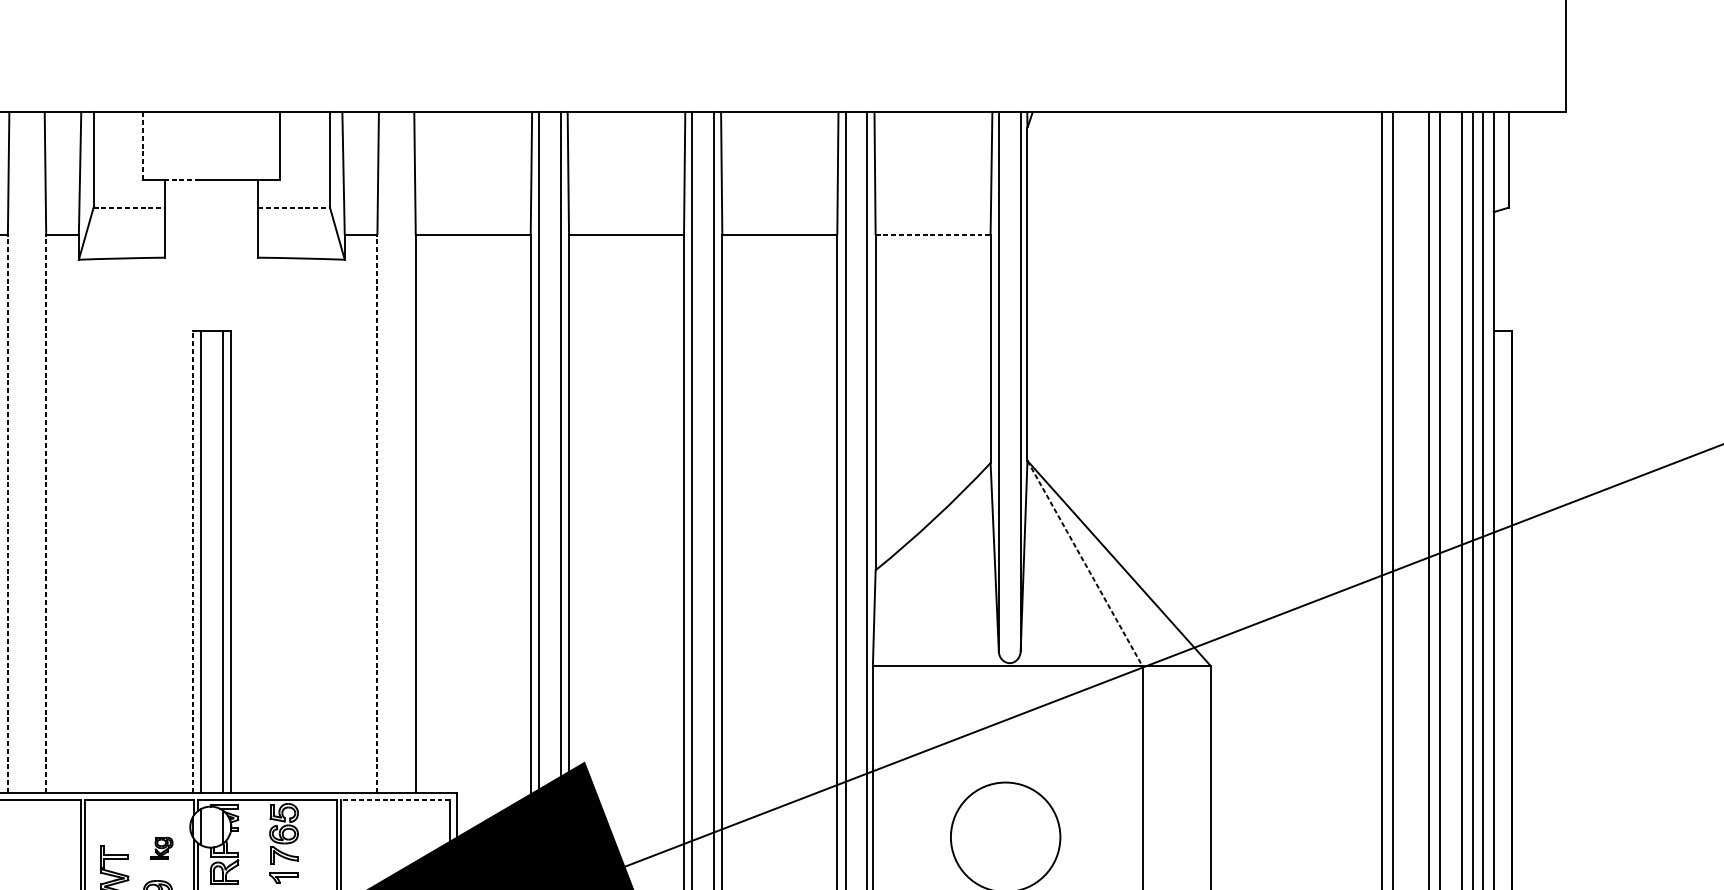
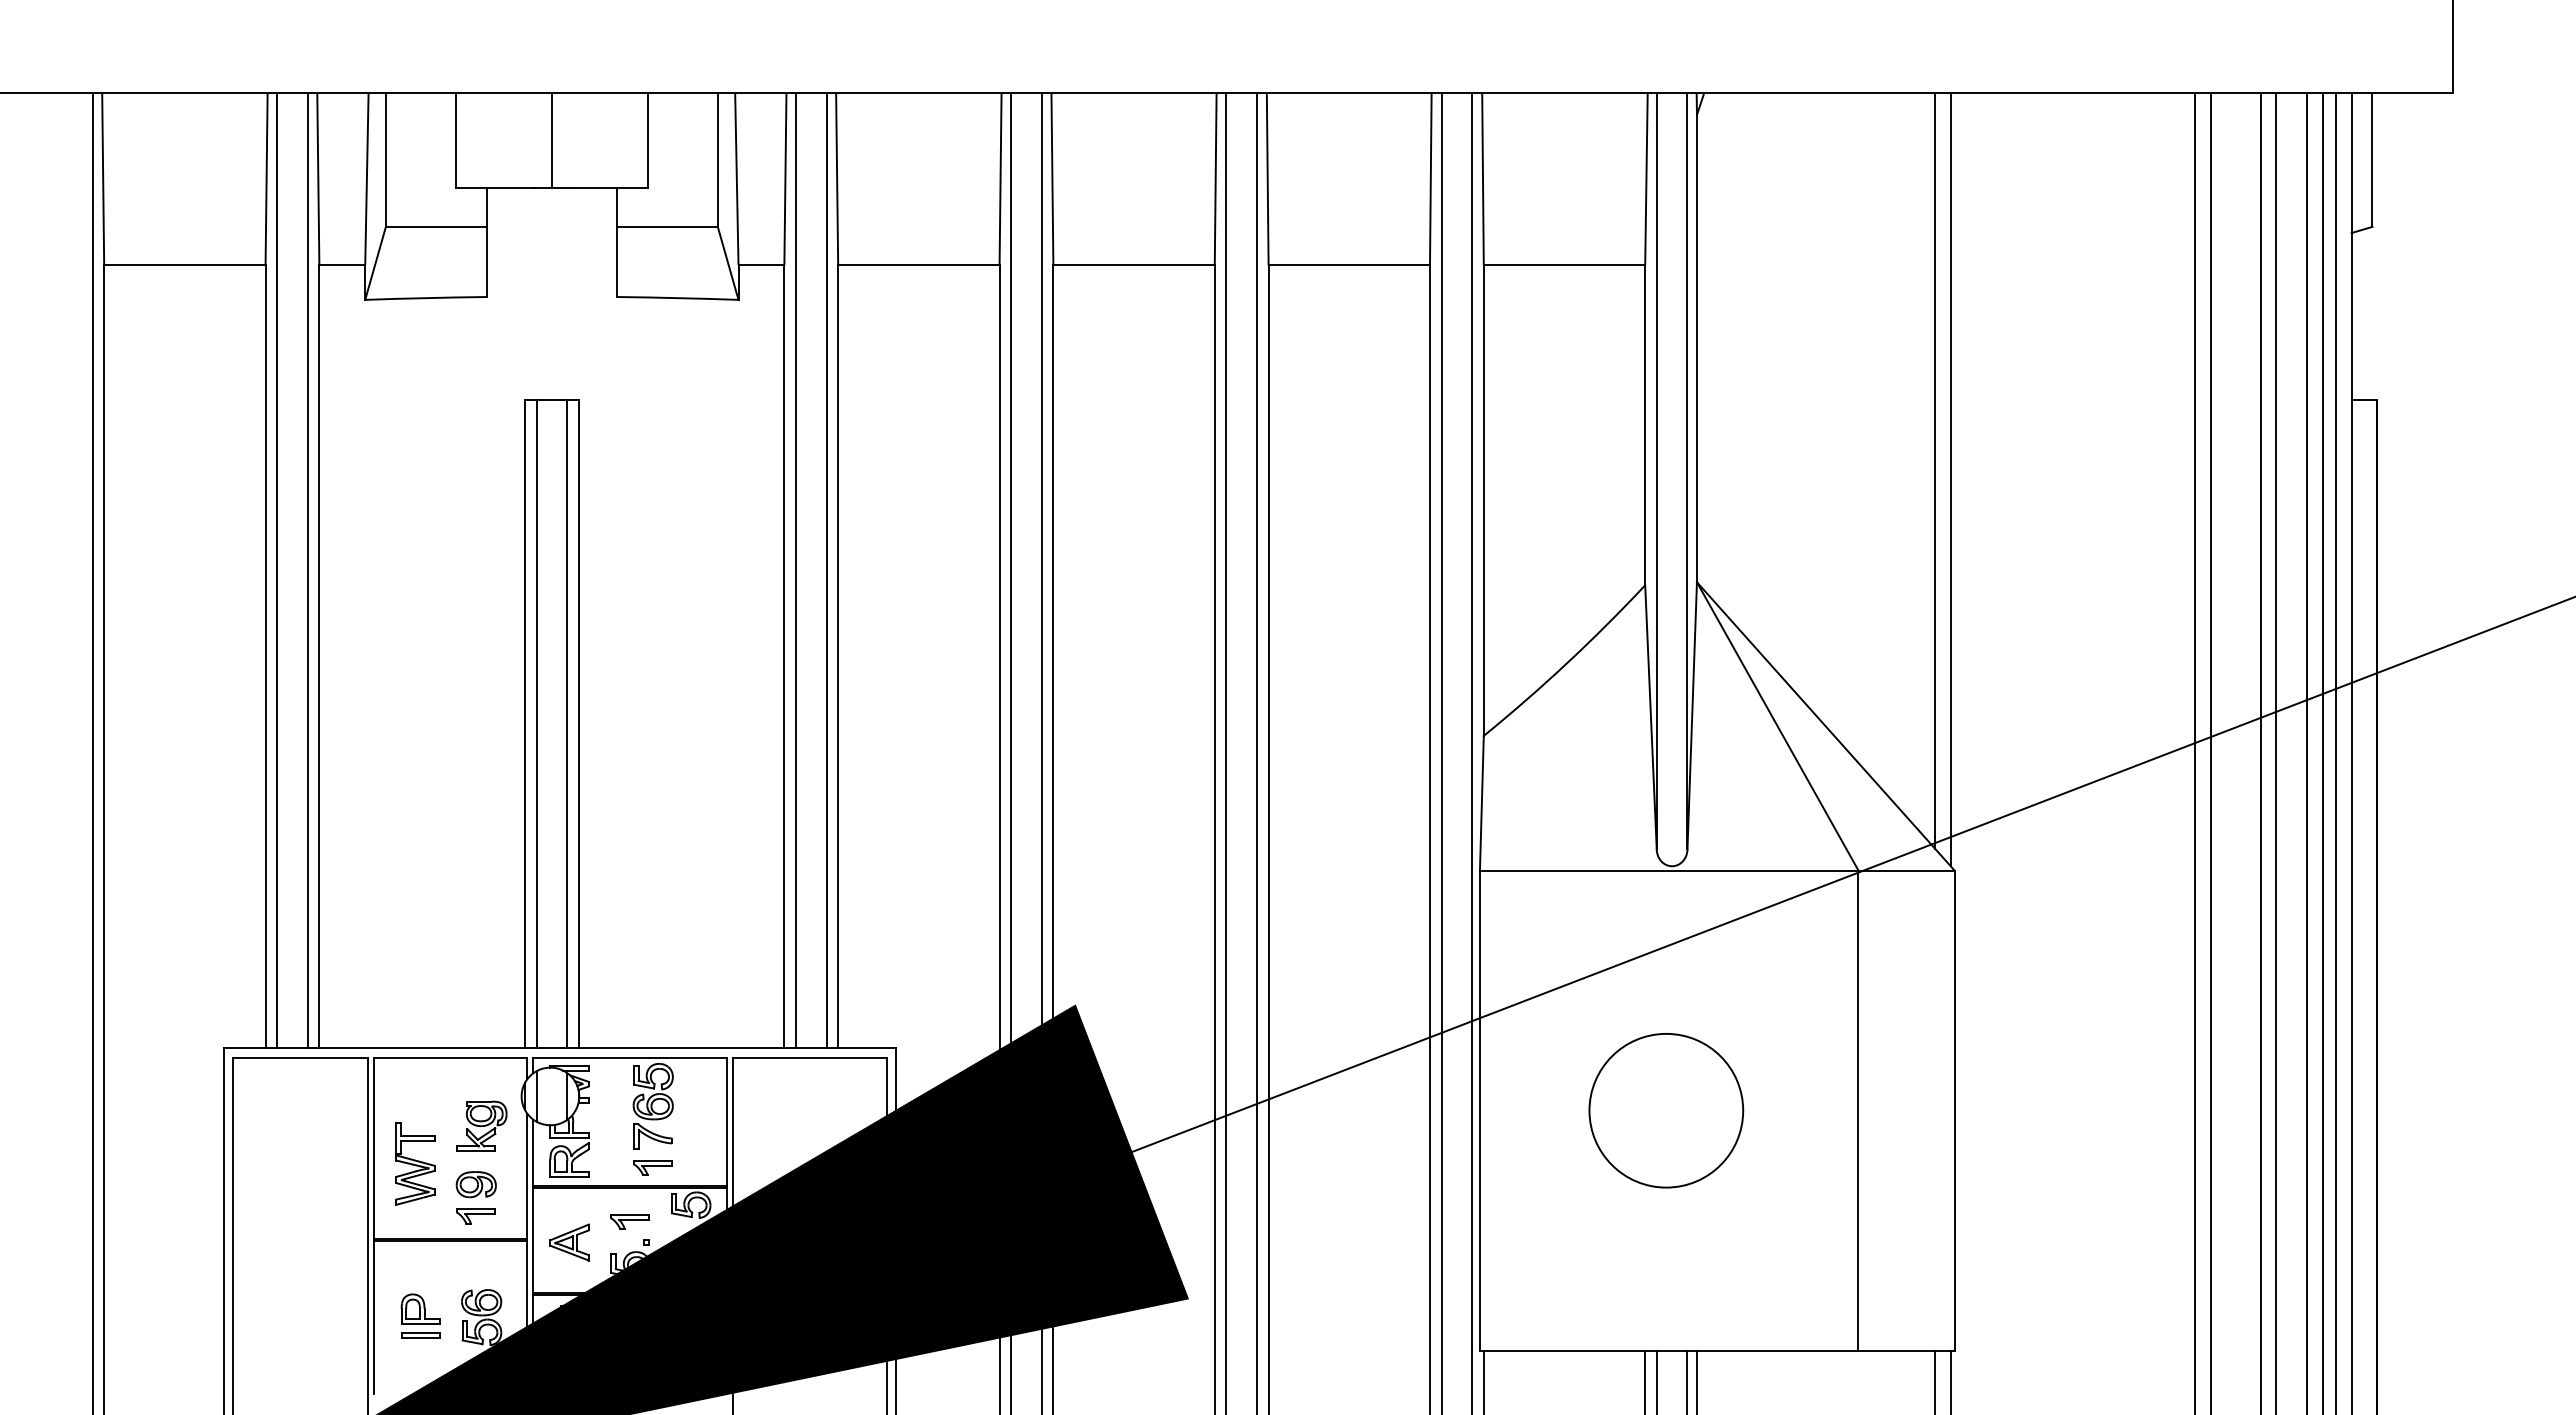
line: (143, 146) -> (455, 140), dashed -> solid
line: (211, 146) -> (551, 140), added
line: (182, 180) -> (510, 188), dashed -> solid
line: (129, 207) -> (436, 226), dashed -> solid
line: (294, 207) -> (668, 226), dashed -> solid
line: (933, 235) -> (1564, 265), dashed -> solid
line: (1197, 381) -> (1935, 470), added
line: (1208, 387) -> (1950, 479), added
line: (16, 452) -> (277, 570), added
line: (37, 452) -> (307, 570), added
line: (385, 452) -> (795, 570), added
line: (407, 452) -> (826, 570), added
line: (7, 513) -> (265, 656), dashed -> solid
line: (46, 513) -> (319, 656), dashed -> solid
line: (377, 513) -> (784, 656), dashed -> solid
line: (192, 561) -> (524, 723), dashed -> solid
line: (1084, 563) -> (1777, 726), dashed -> solid
line: (395, 800) -> (809, 1058), dashed -> solid
part: (161, 847) -> (481, 1125), size x1.67

